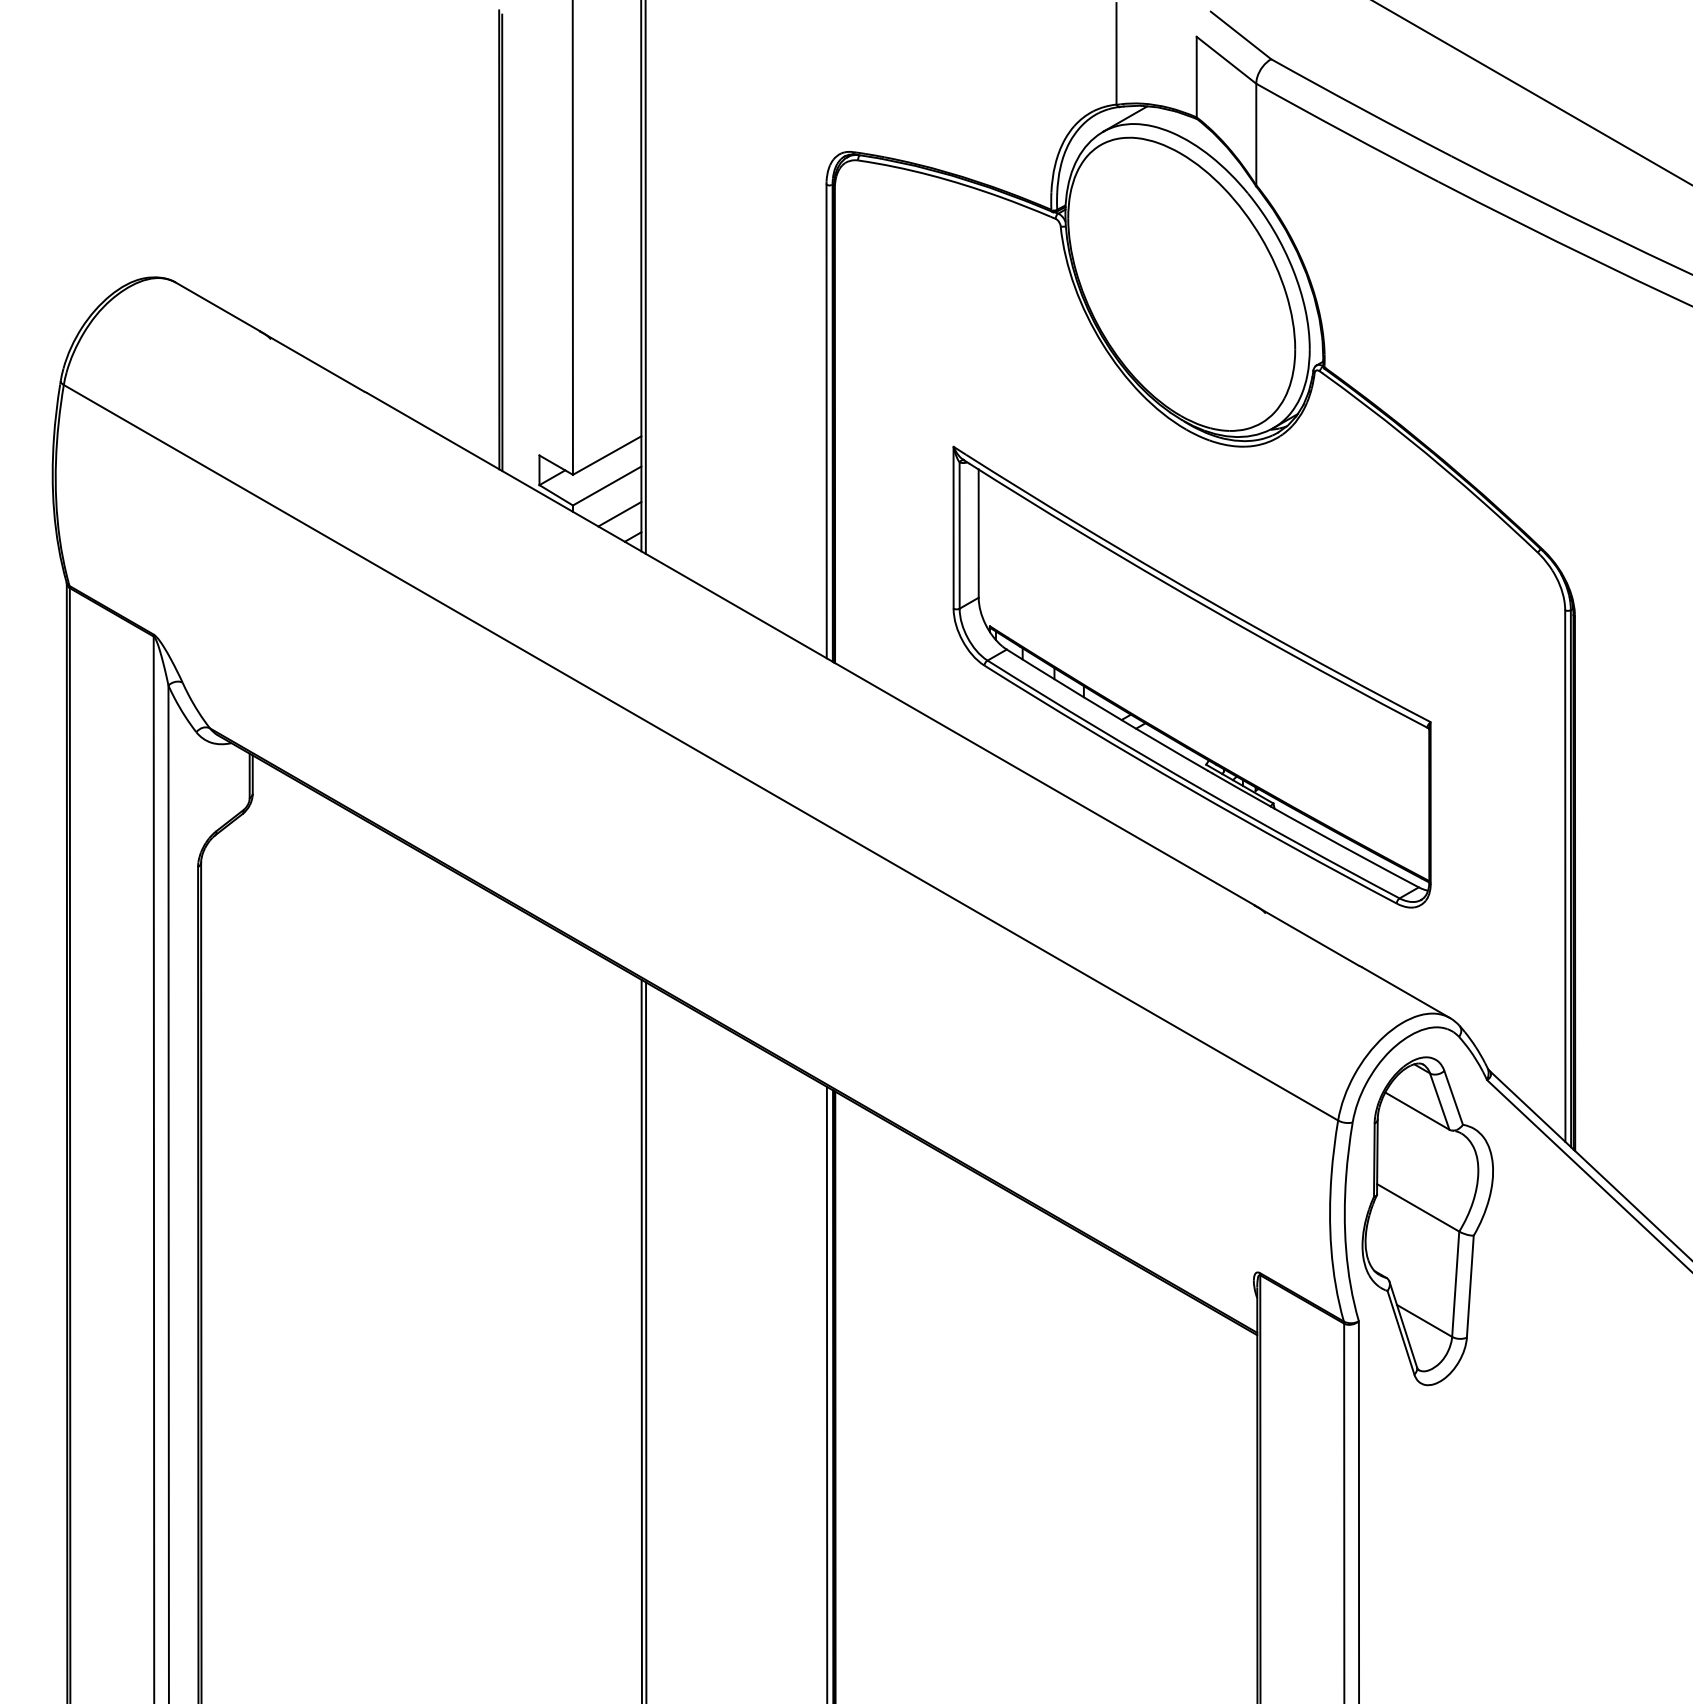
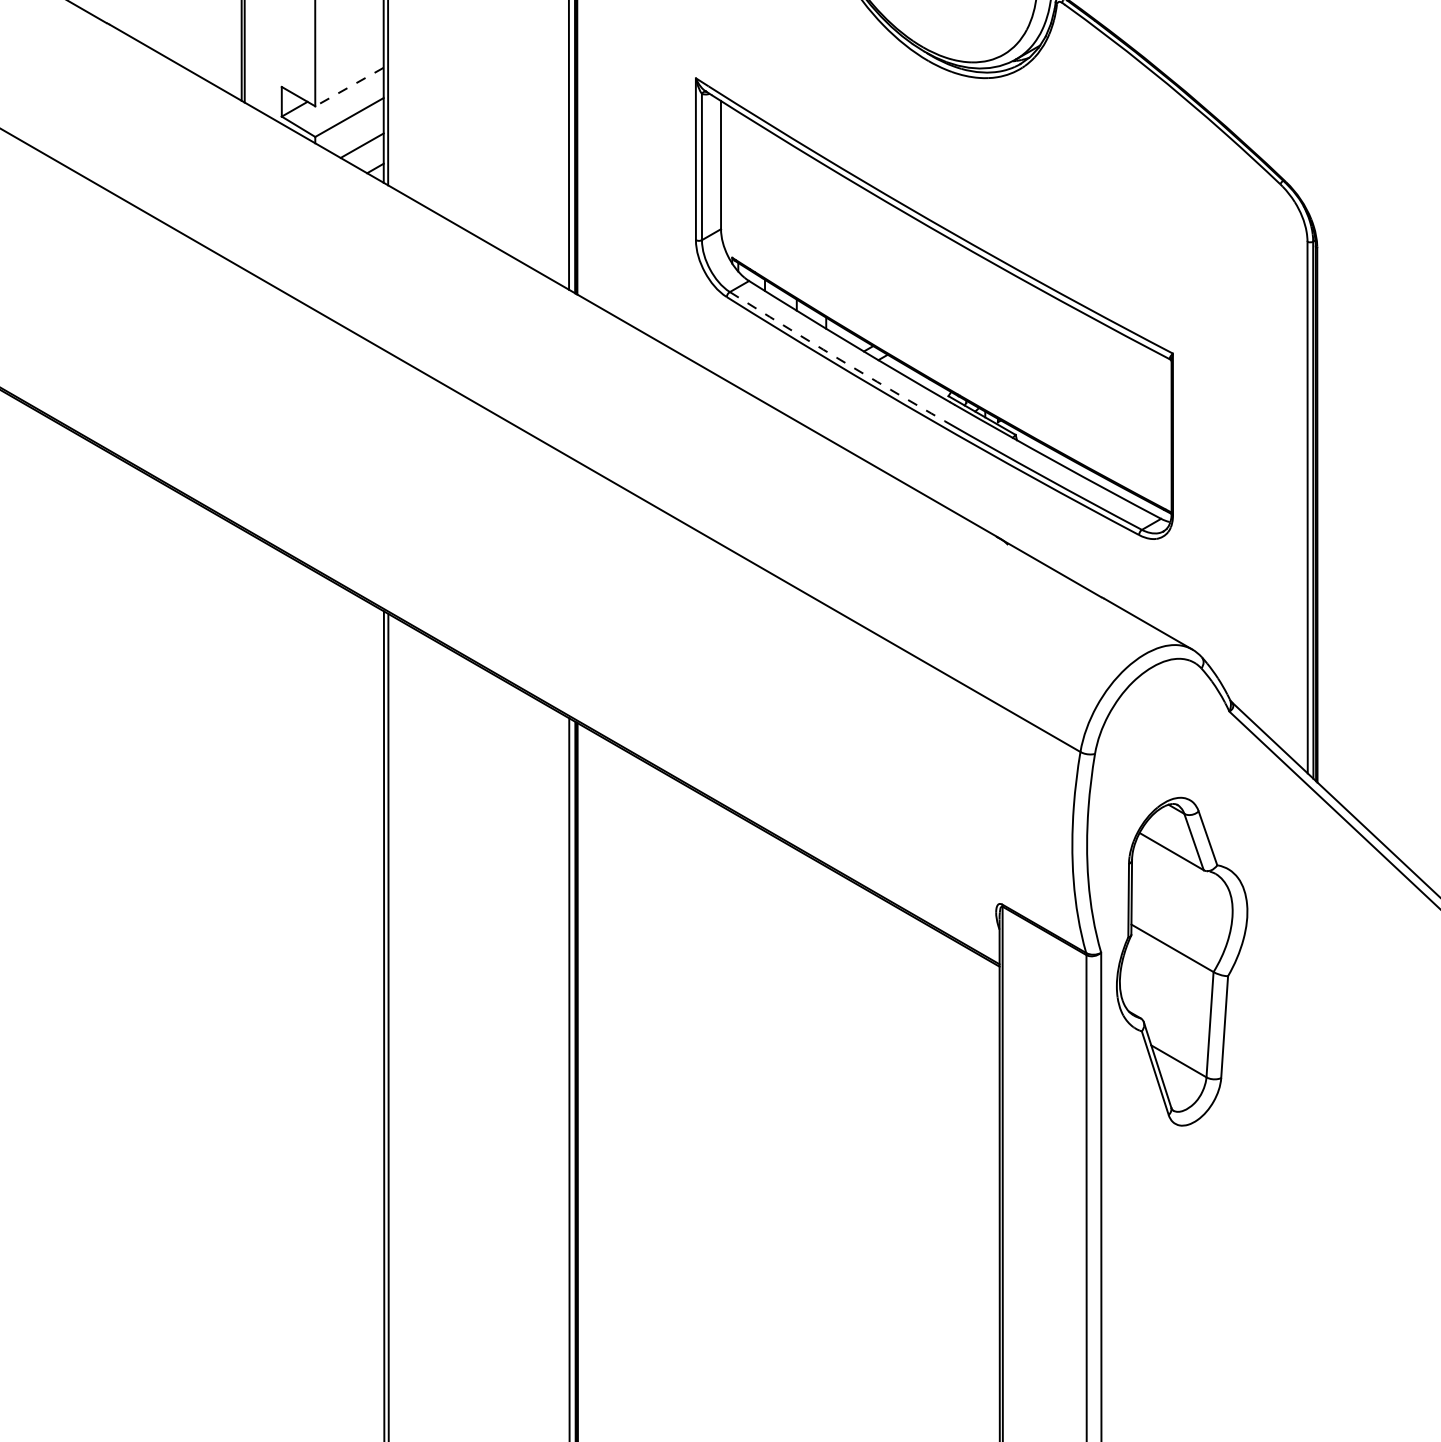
line: (606, 455) -> (348, 86), solid -> dashed
arc: (1094, 726) -> (836, 357), solid -> dashed
part: (1427, 1221) -> (1181, 961), moved

